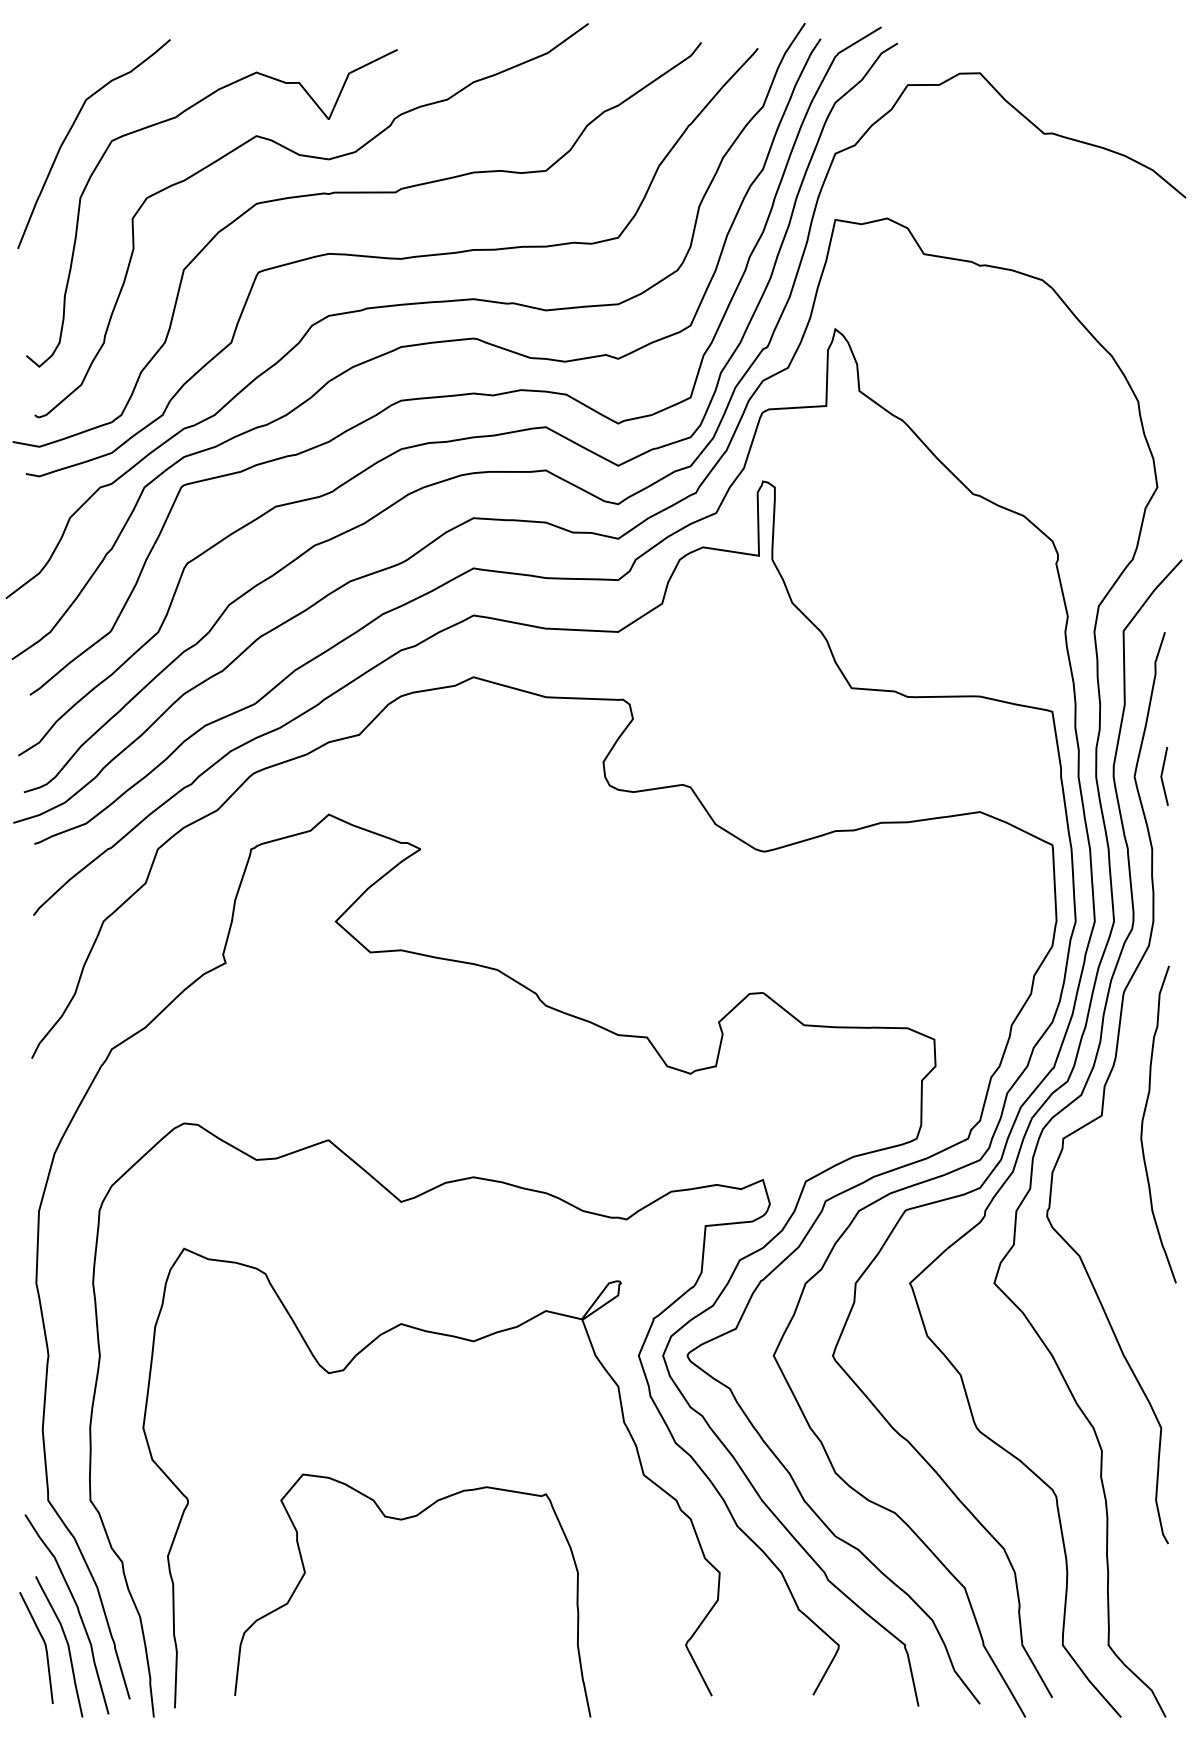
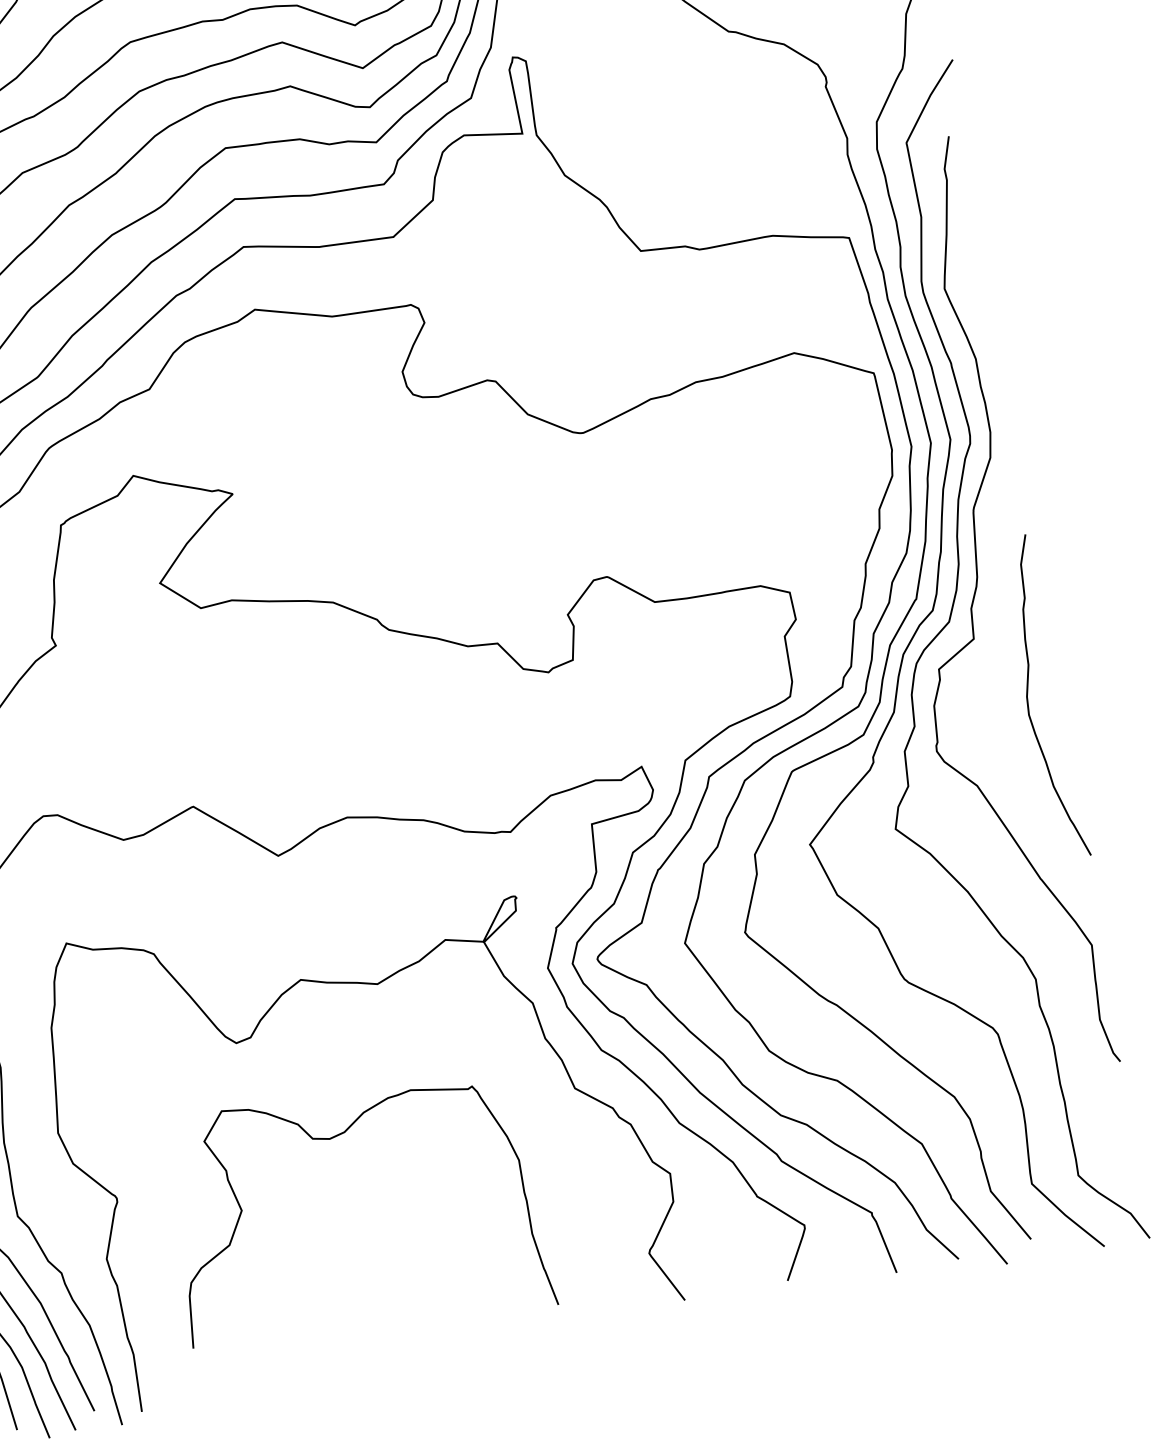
line: (1162, 776) -> (972, 283), removed
curve: (1143, 1124) -> (1028, 700), moved
curve: (402, 1520) -> (331, 1139), moved

